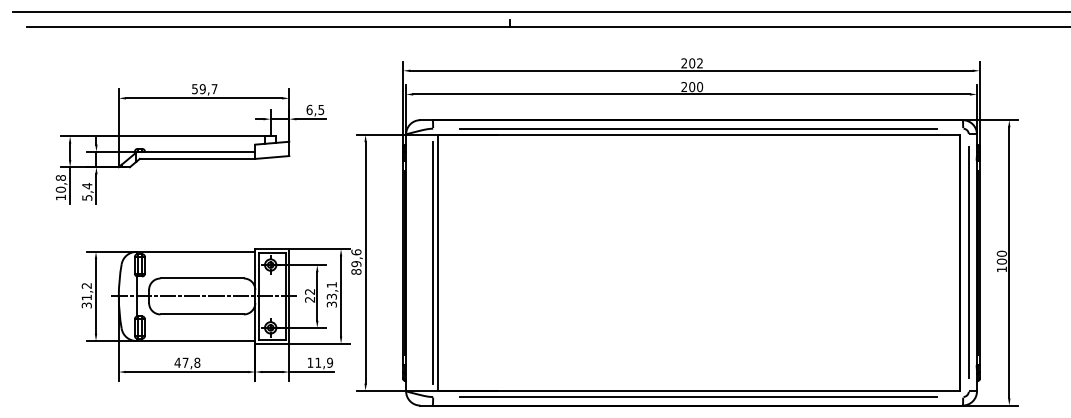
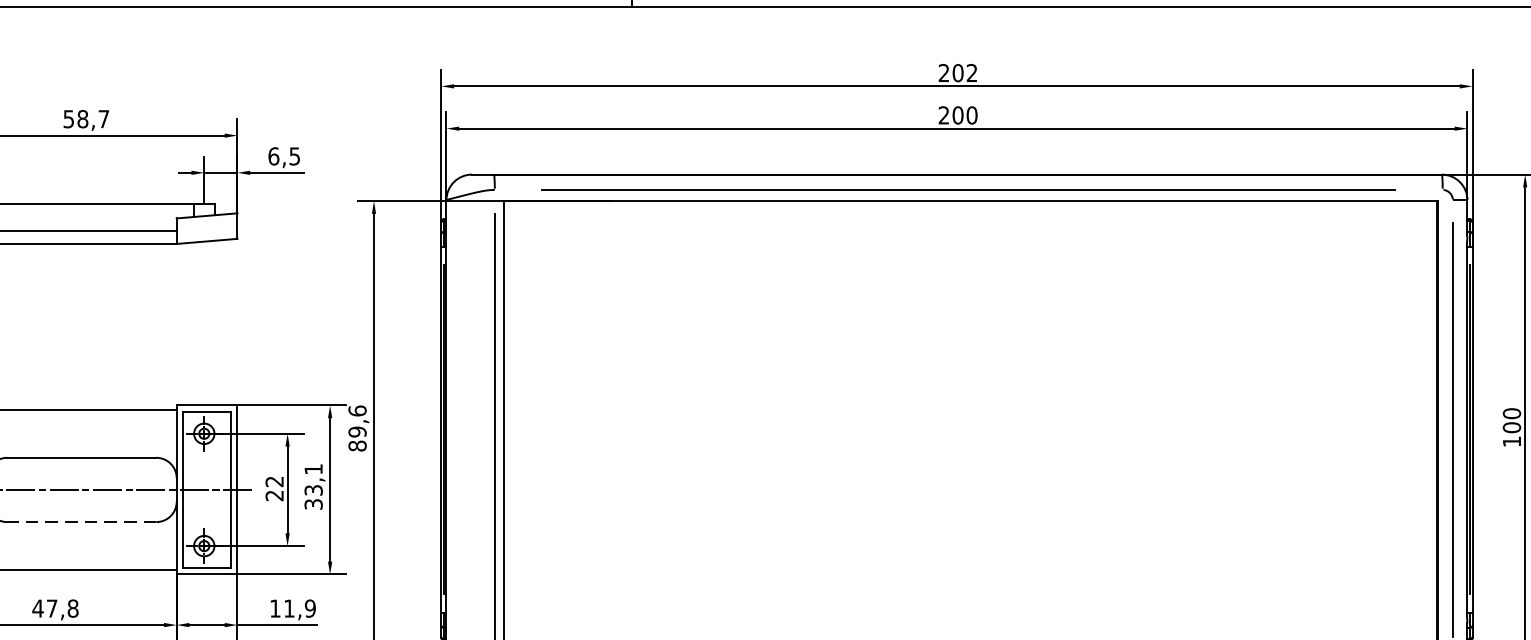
text: (202, 89) -> (82, 119), 59,7 -> 58,7
line: (202, 314) -> (82, 522), solid -> dashed

